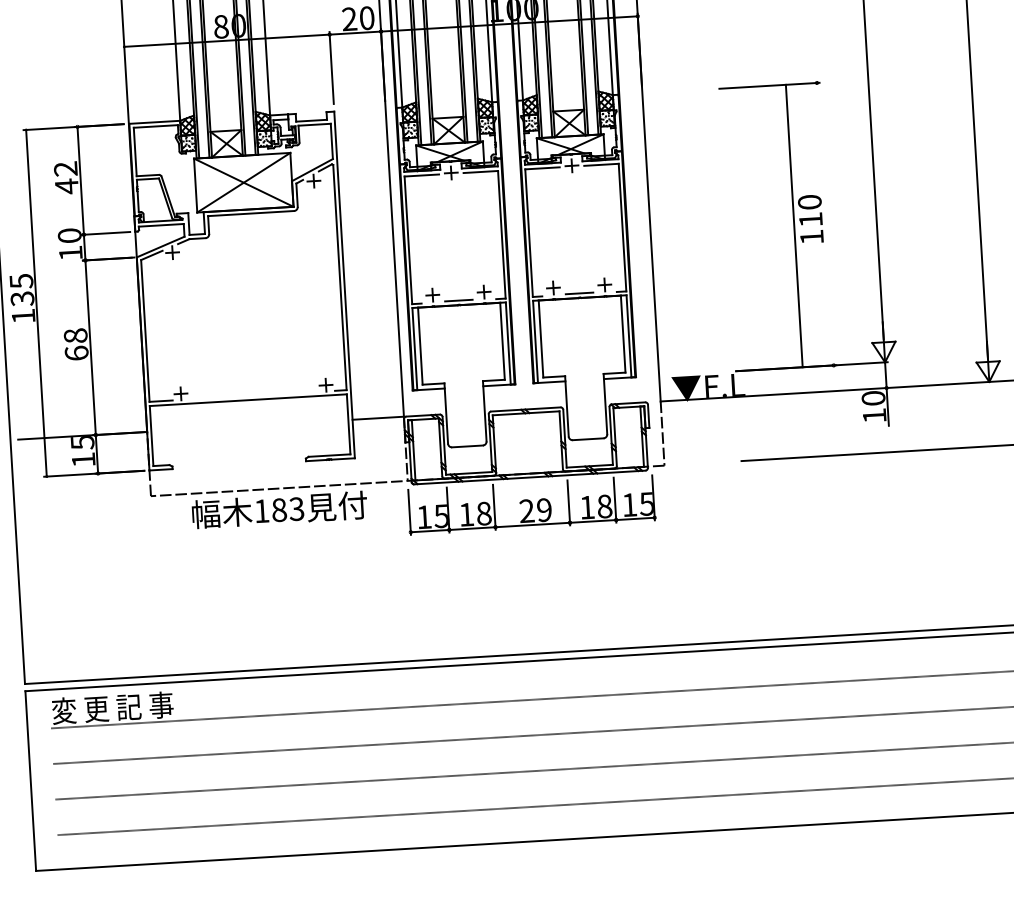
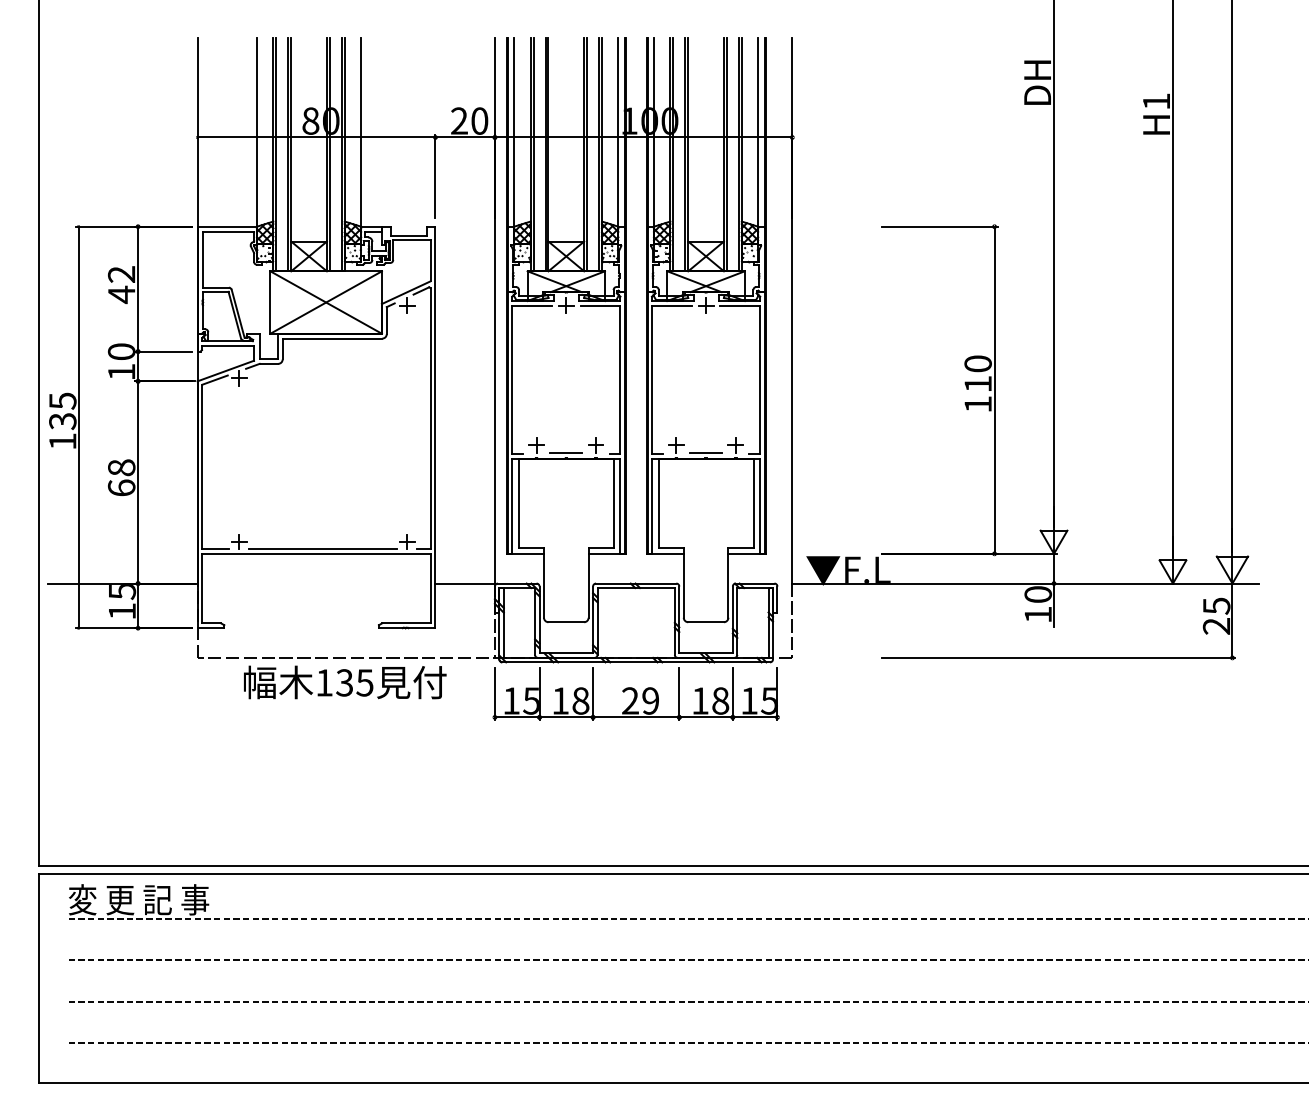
line: (794, 225) -> (994, 389), moved
line: (254, 395) -> (323, 548), added
text: (287, 509) -> (354, 682), 183 -> 135

